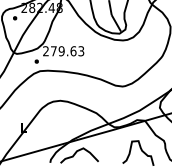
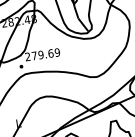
text: (81, 51) -> (57, 52), 279.63 -> 279.69

